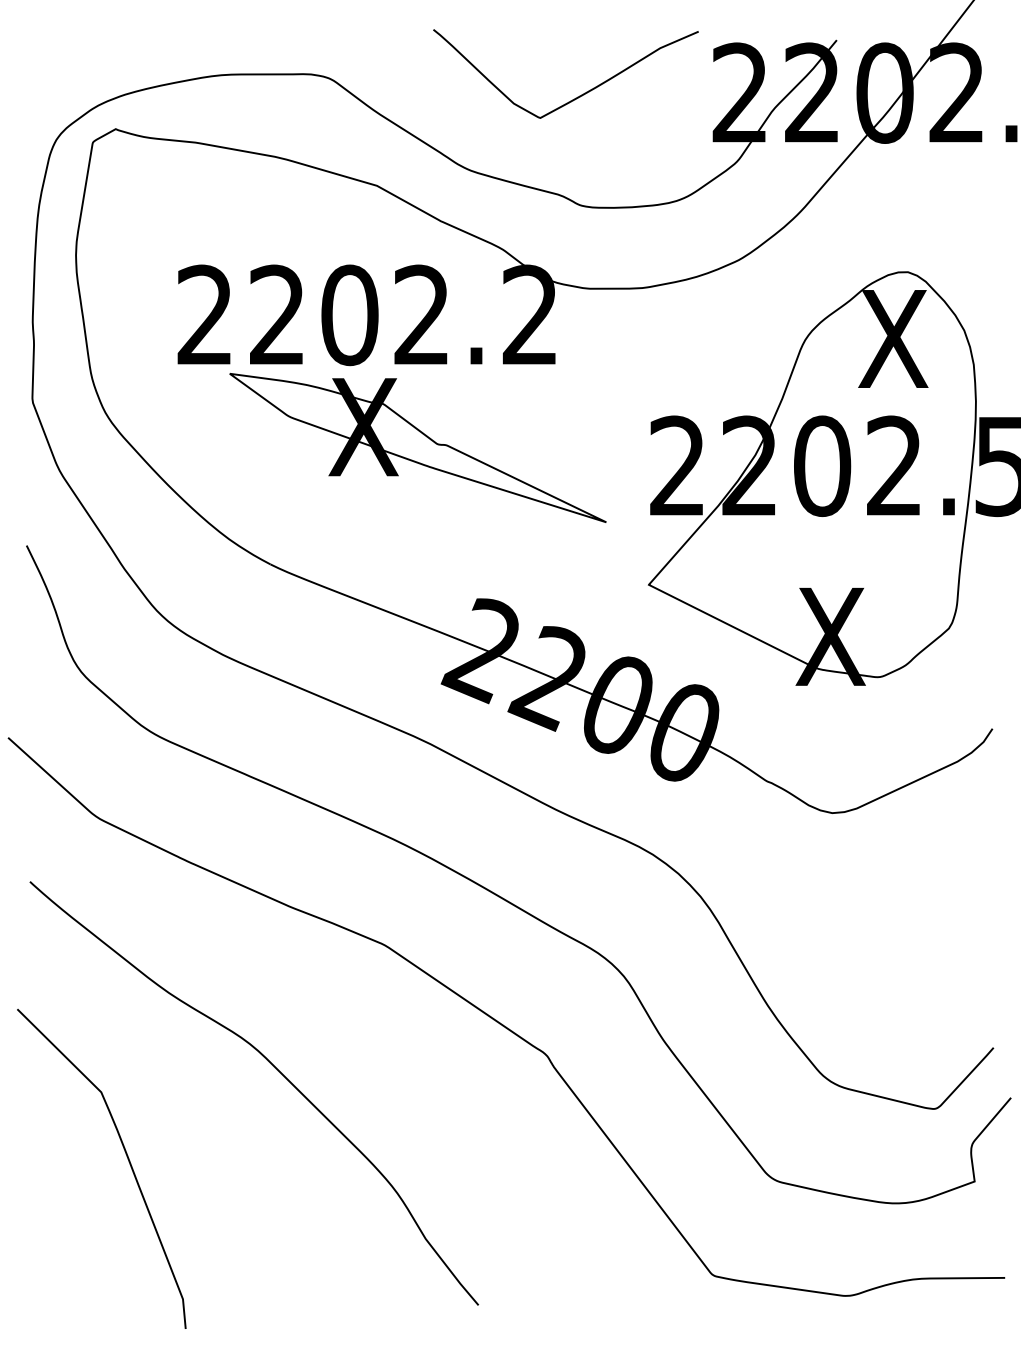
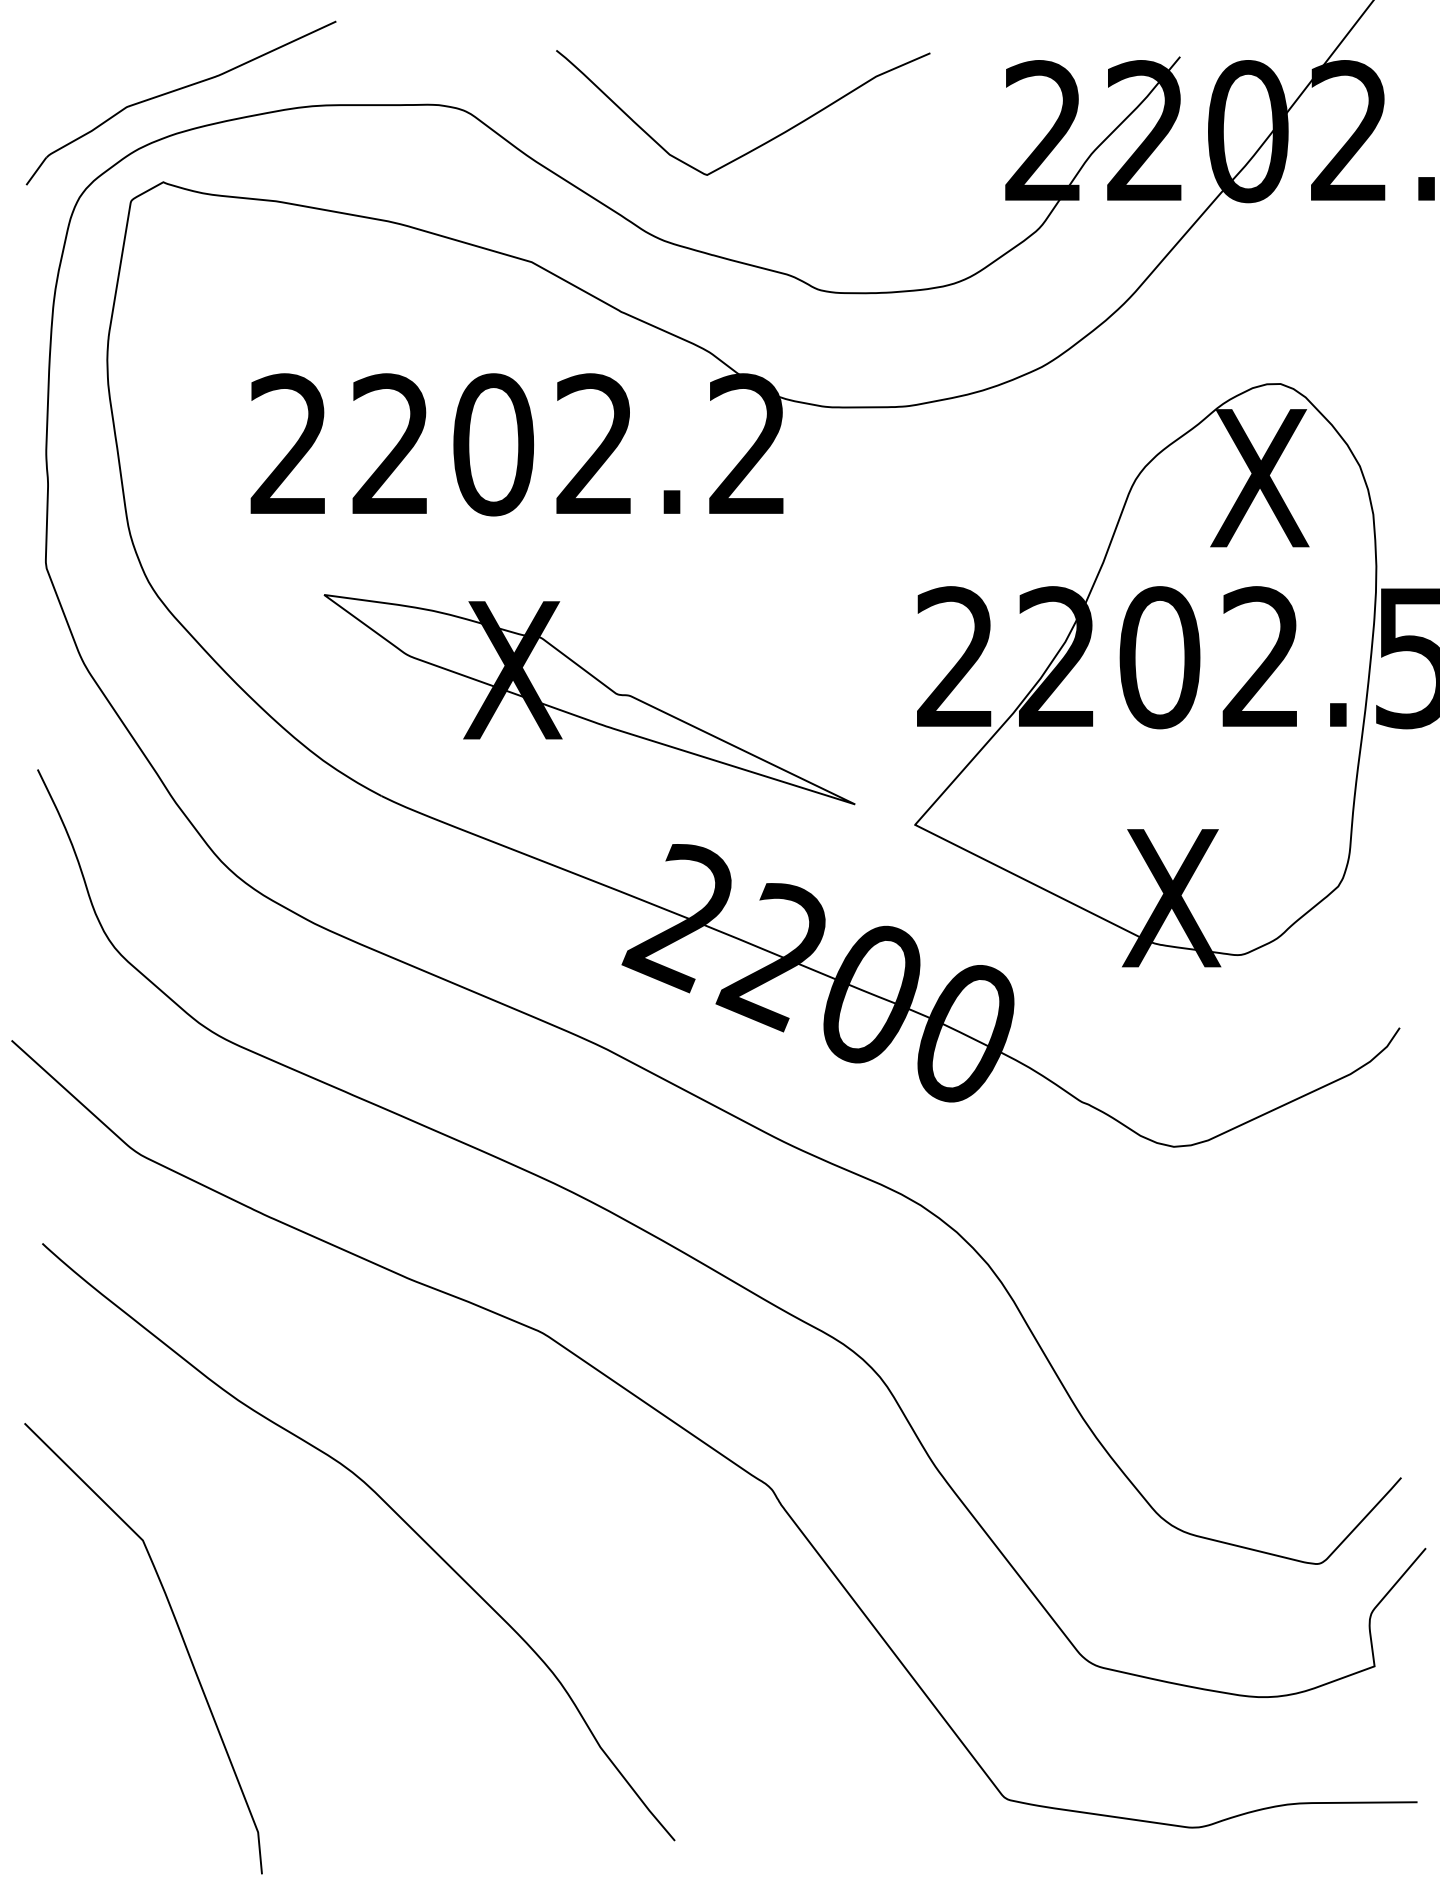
part: (126, 64) -> (178, 91), added
curve: (577, 96) -> (759, 144), moved
part: (417, 447) -> (588, 698), moved

